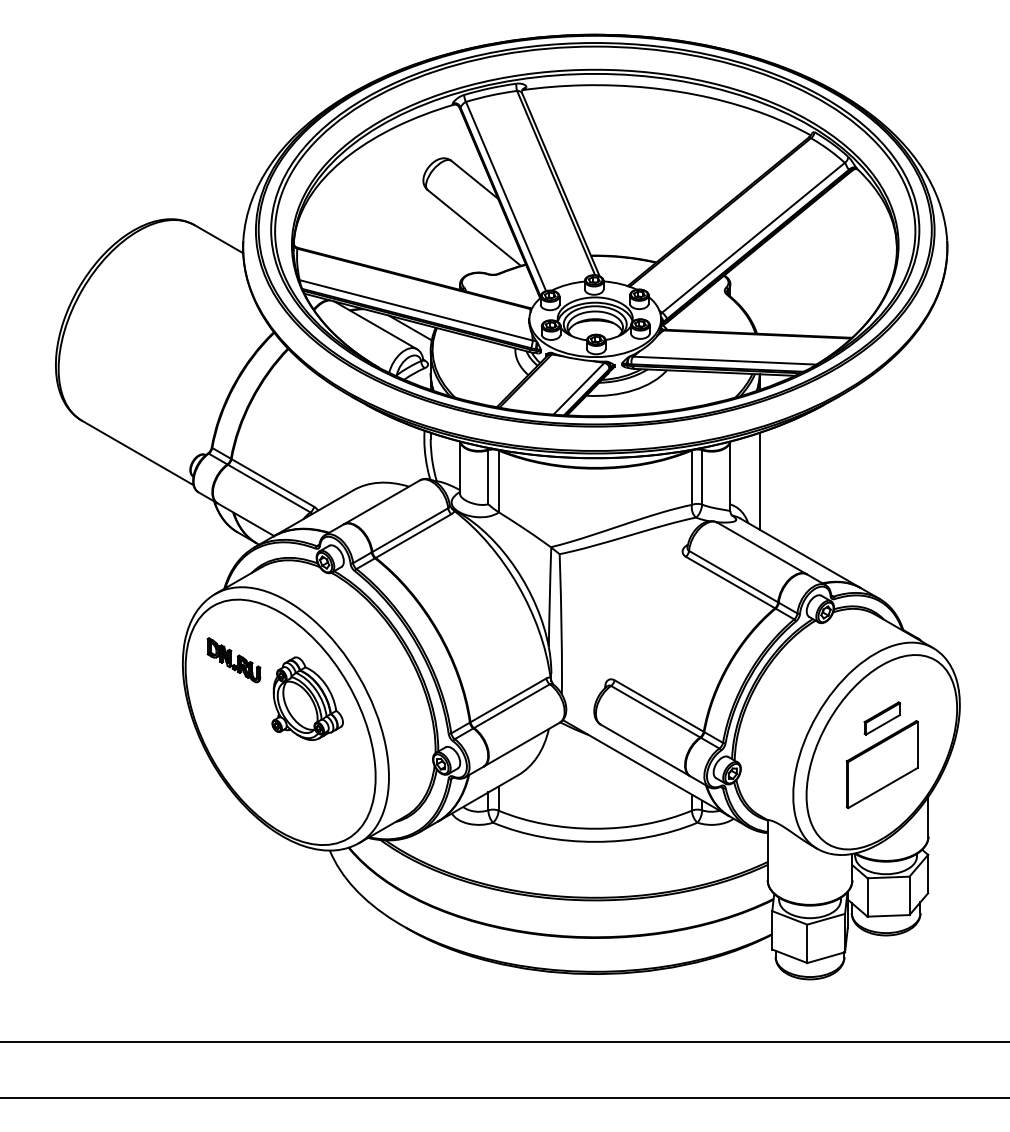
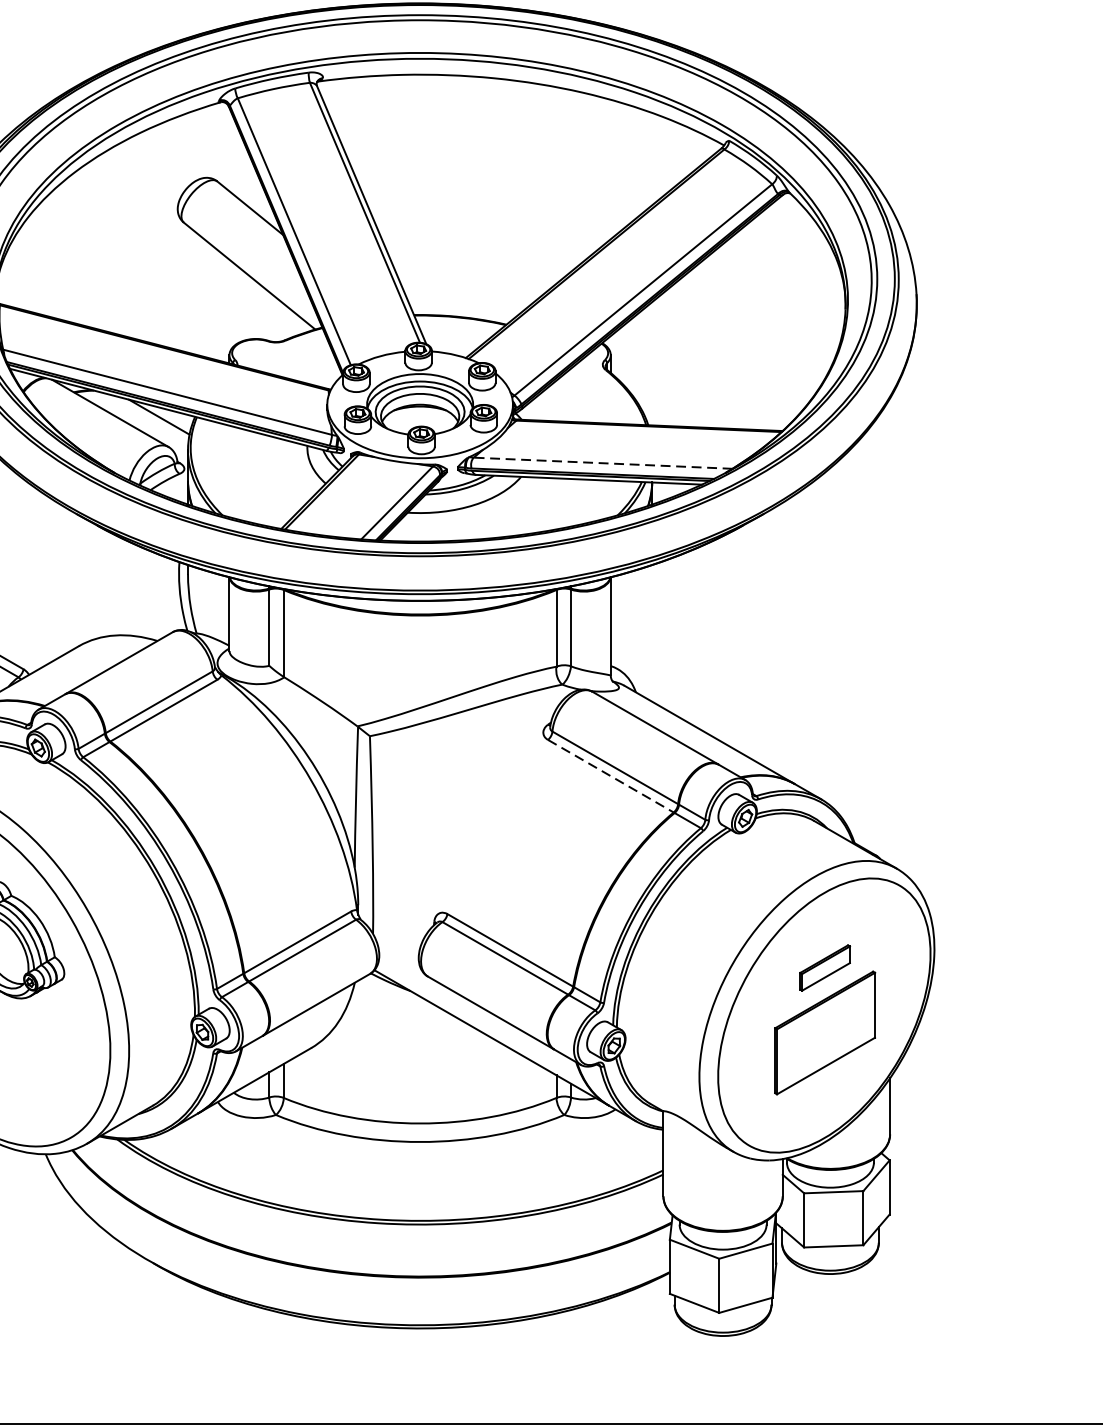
line: (725, 360) -> (603, 463), solid -> dashed
line: (759, 480) -> (651, 632), removed
line: (730, 582) -> (610, 776), solid -> dashed

